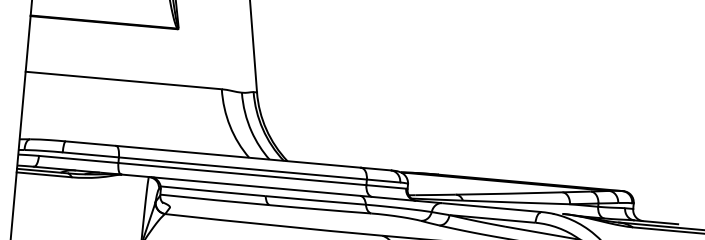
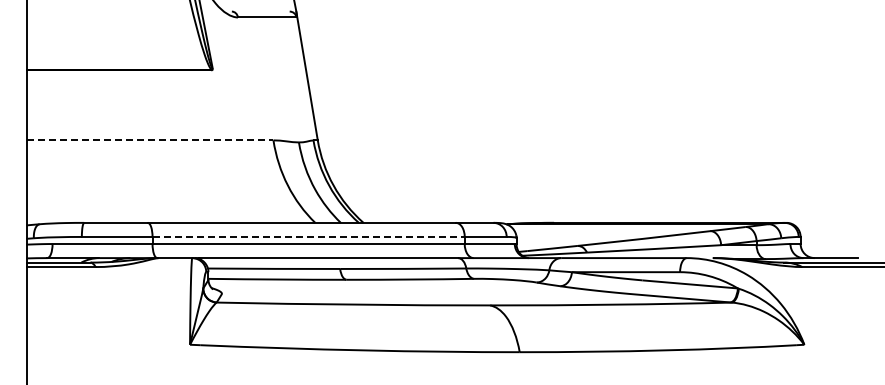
line: (124, 80) -> (150, 140), solid -> dashed
line: (243, 168) -> (309, 236), solid -> dashed

